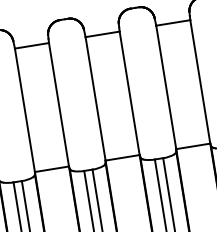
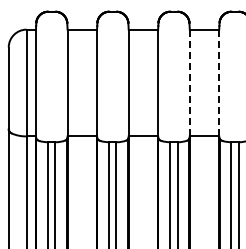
line: (200, 82) -> (219, 83), solid -> dashed
line: (165, 86) -> (189, 82), solid -> dashed

